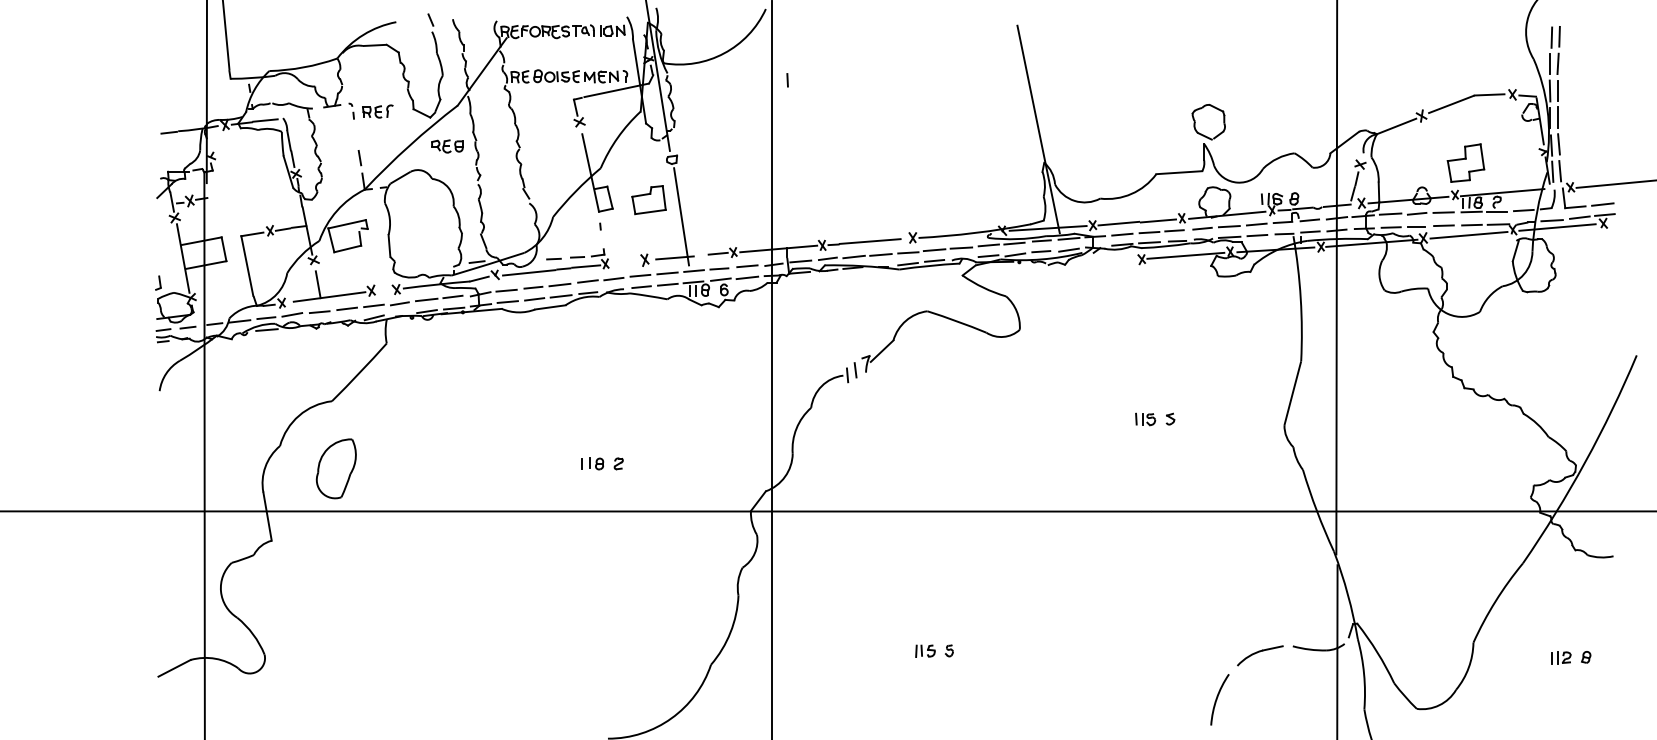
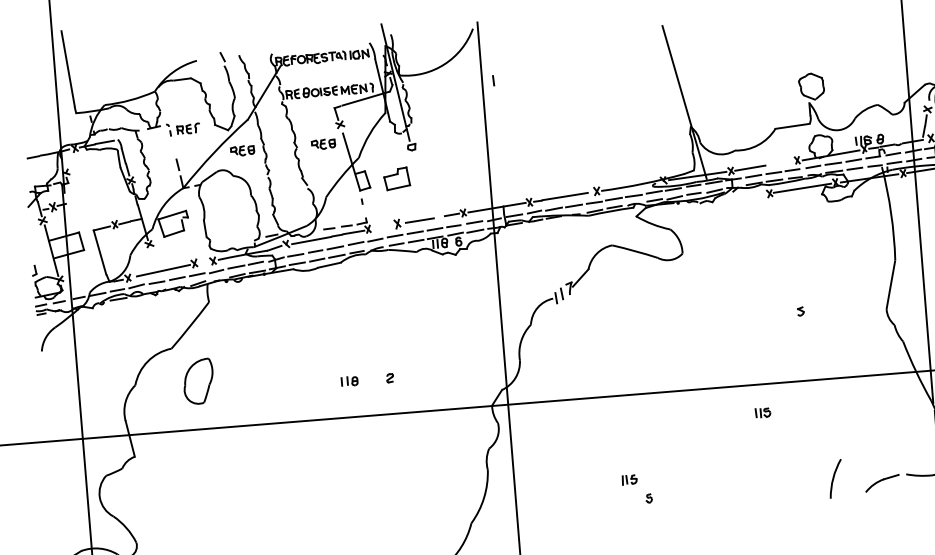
part: (555, 146) -> (323, 144), added
line: (681, 216) -> (422, 189), removed
line: (1158, 220) -> (779, 163), removed
line: (317, 284) -> (153, 262), removed
part: (1145, 419) -> (763, 412), moved
part: (592, 463) -> (349, 381), moved
part: (335, 468) -> (197, 381), moved
part: (925, 650) -> (629, 479), moved
arc: (1217, 699) -> (833, 478), moved

